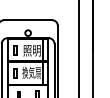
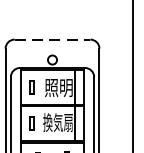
line: (28, 20) -> (53, 40), solid -> dashed

